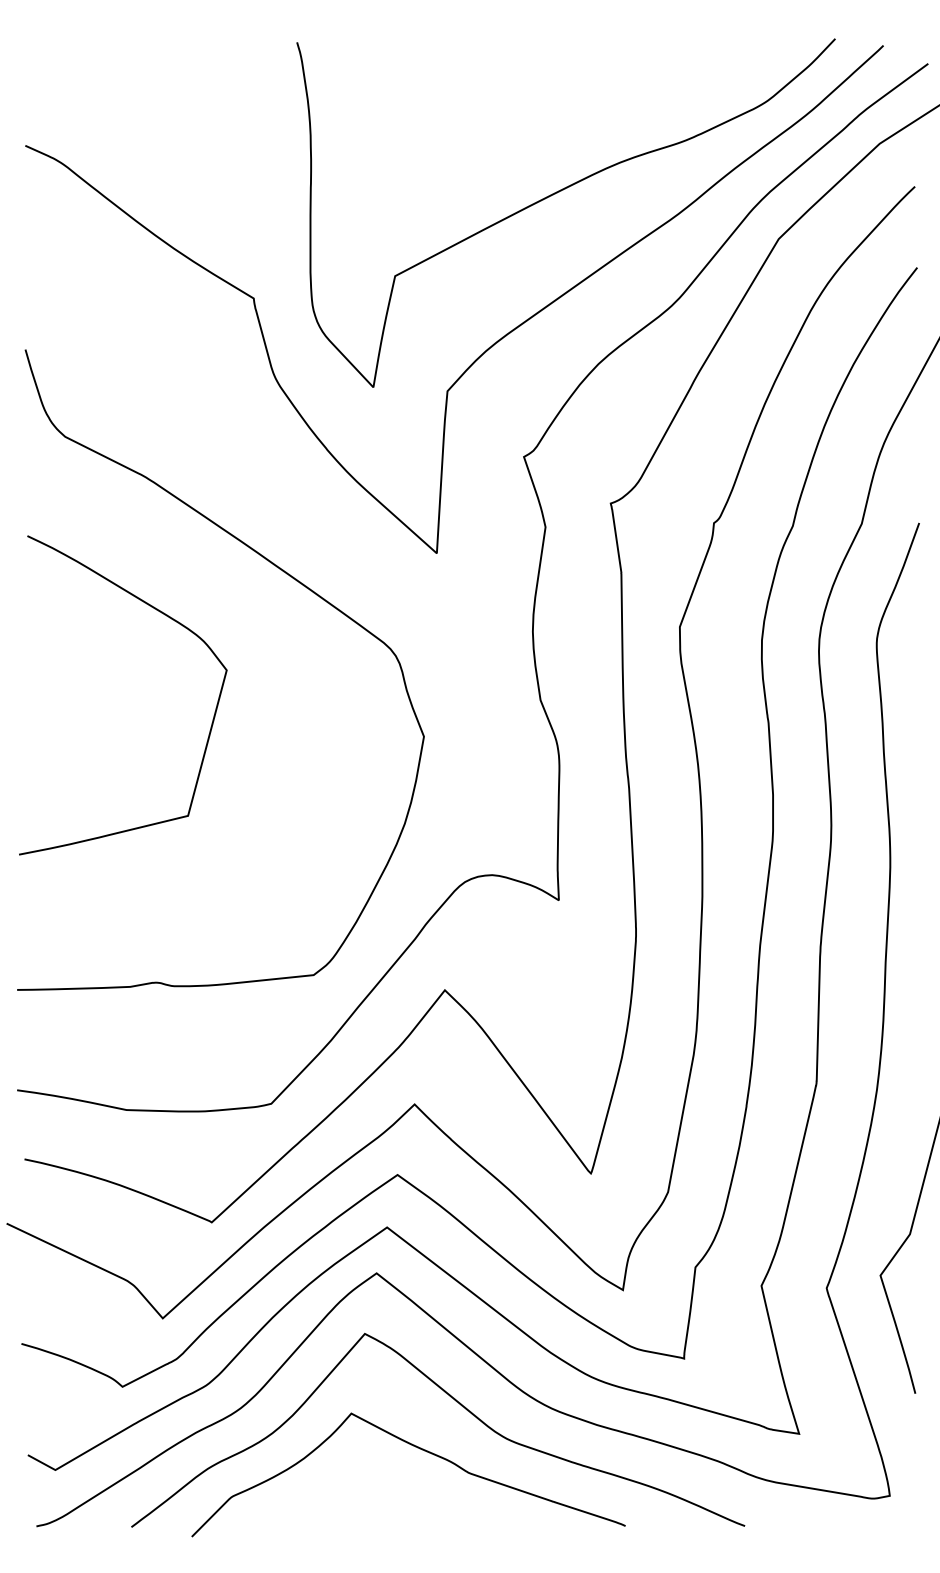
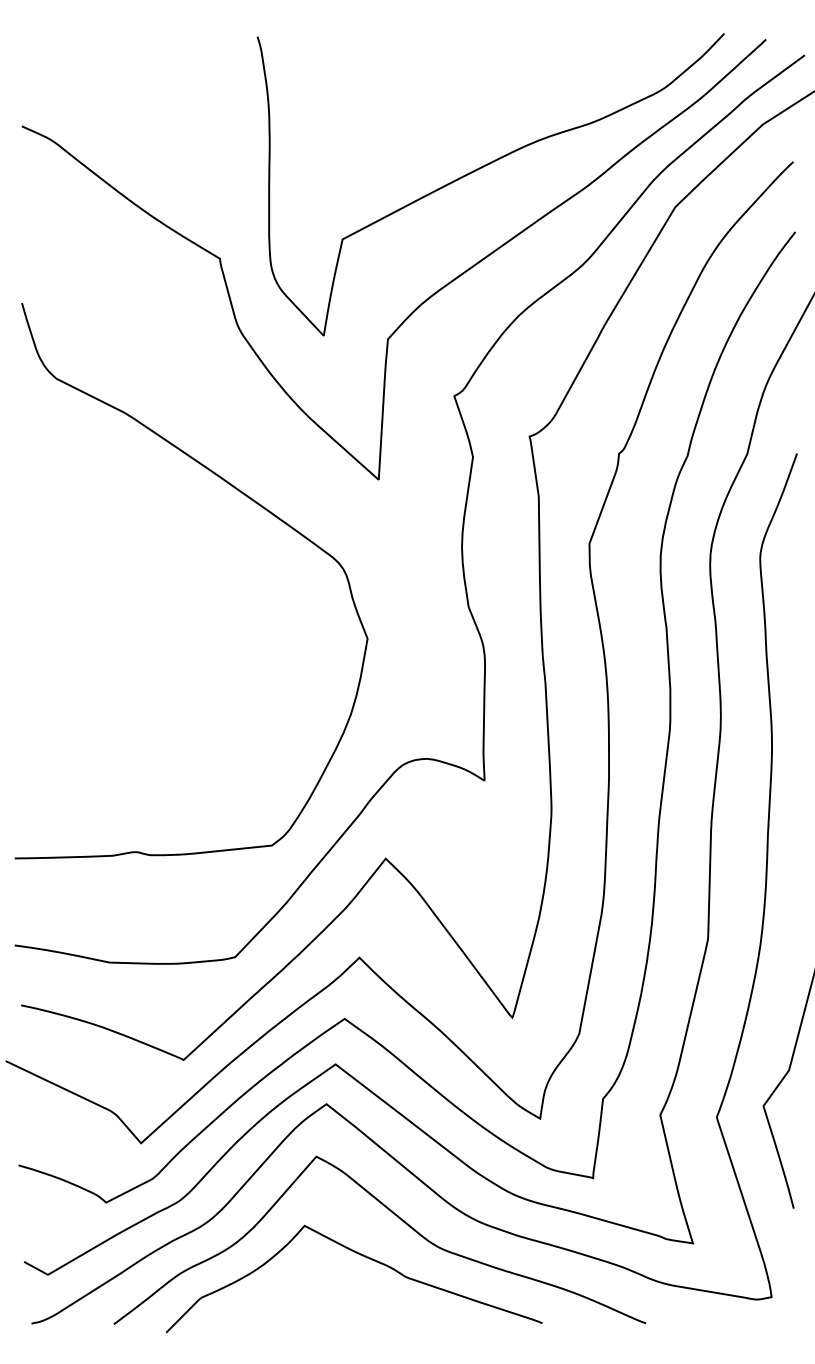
curve: (171, 619) -> (148, 537), removed

